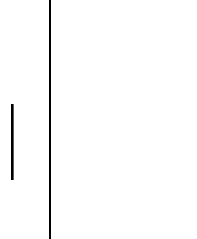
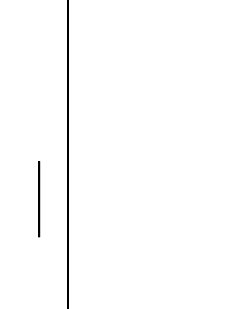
circle: (12, 142) -> (39, 199), moved

